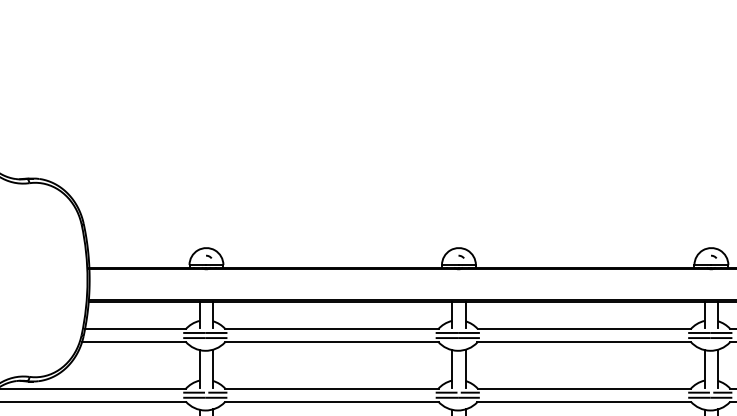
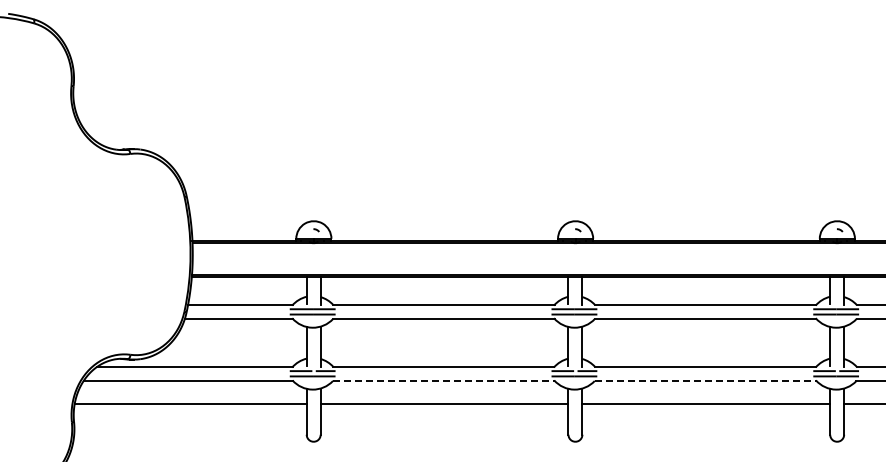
line: (331, 402) -> (443, 381), solid -> dashed
line: (584, 402) -> (705, 381), solid -> dashed

